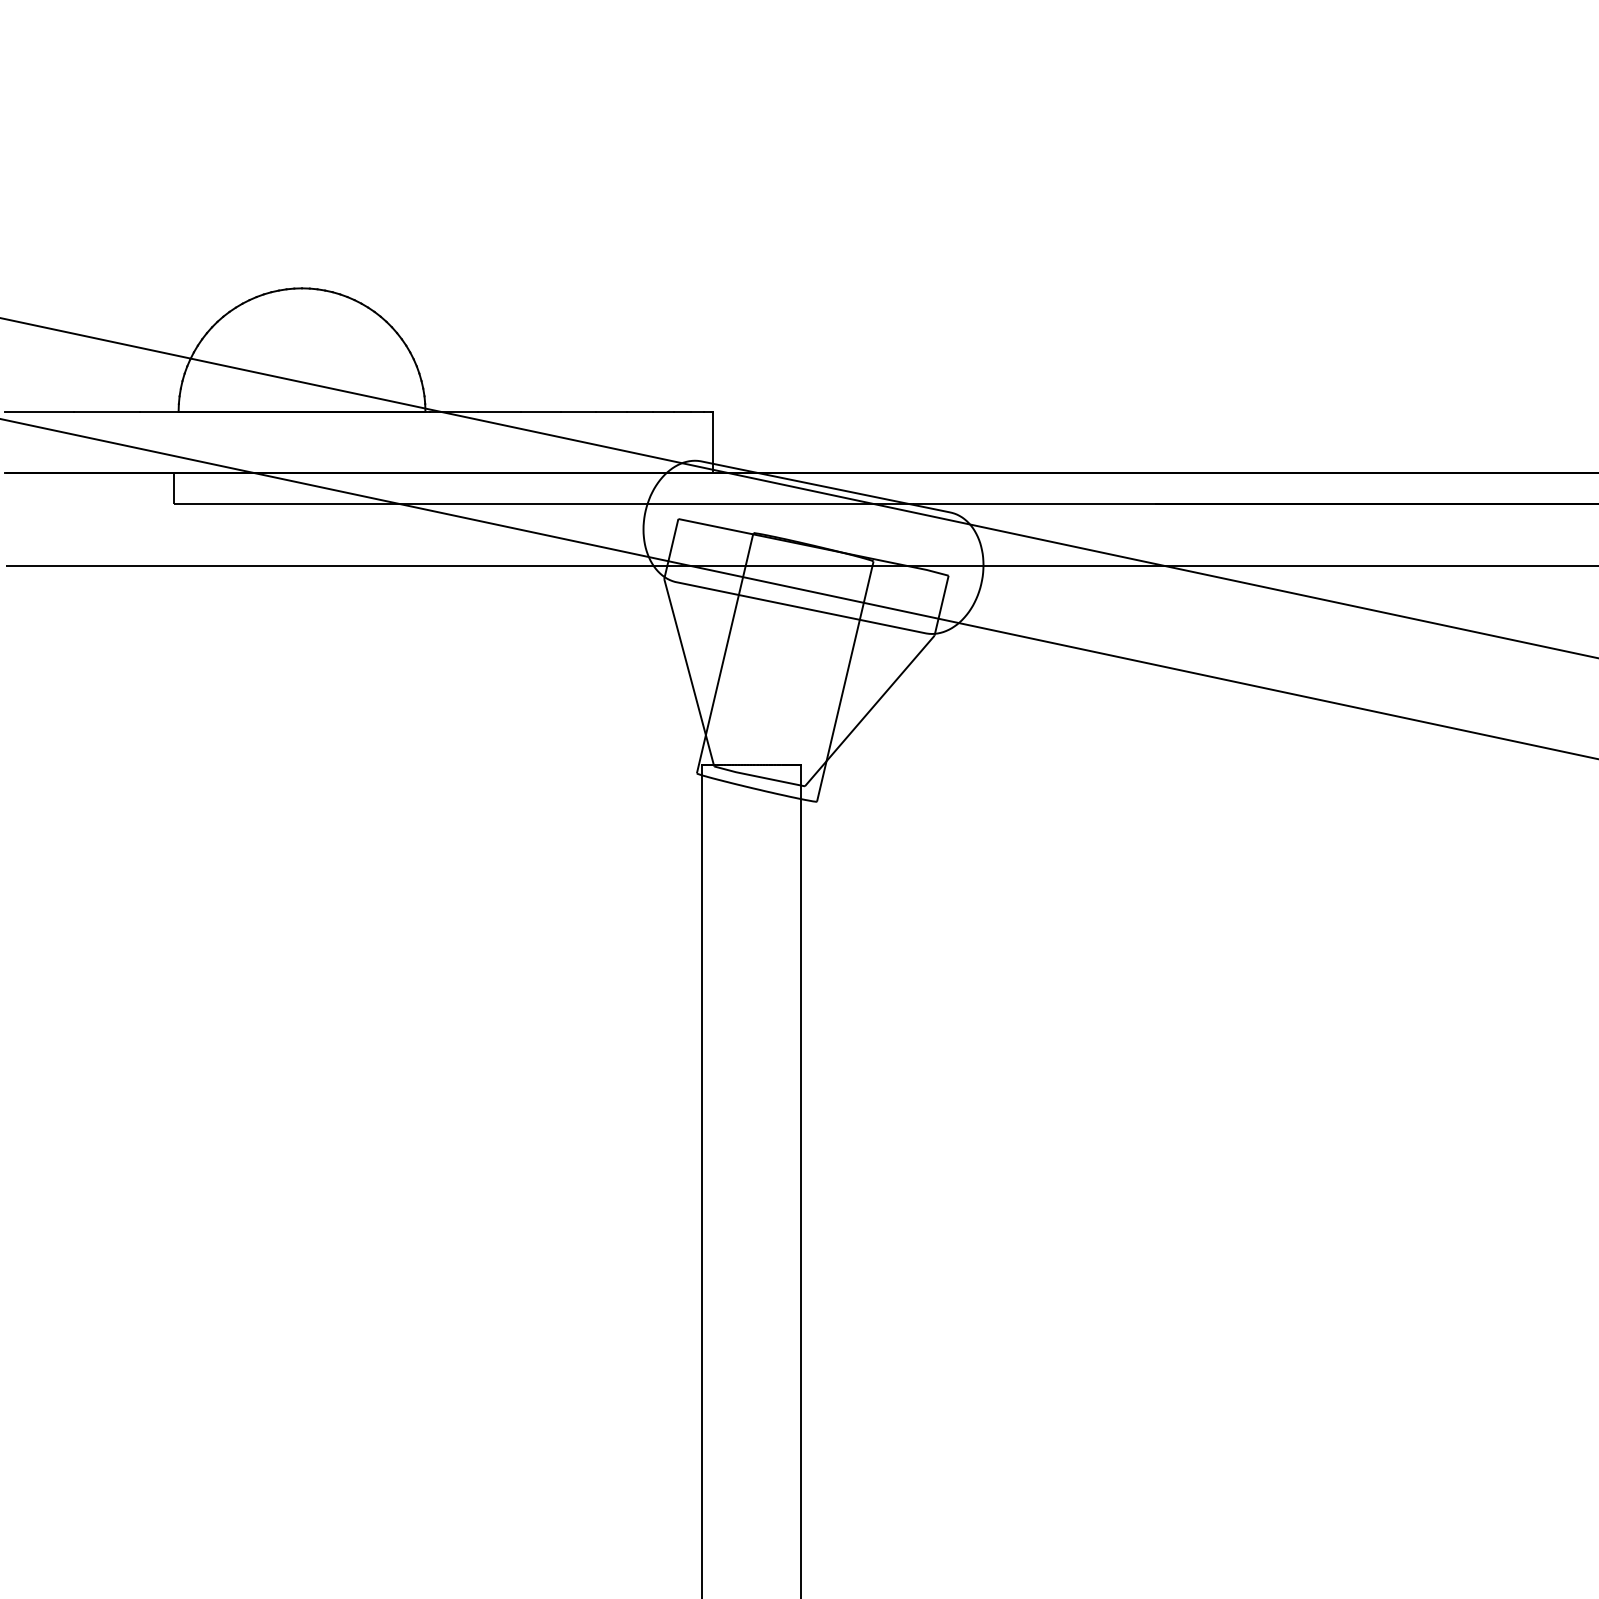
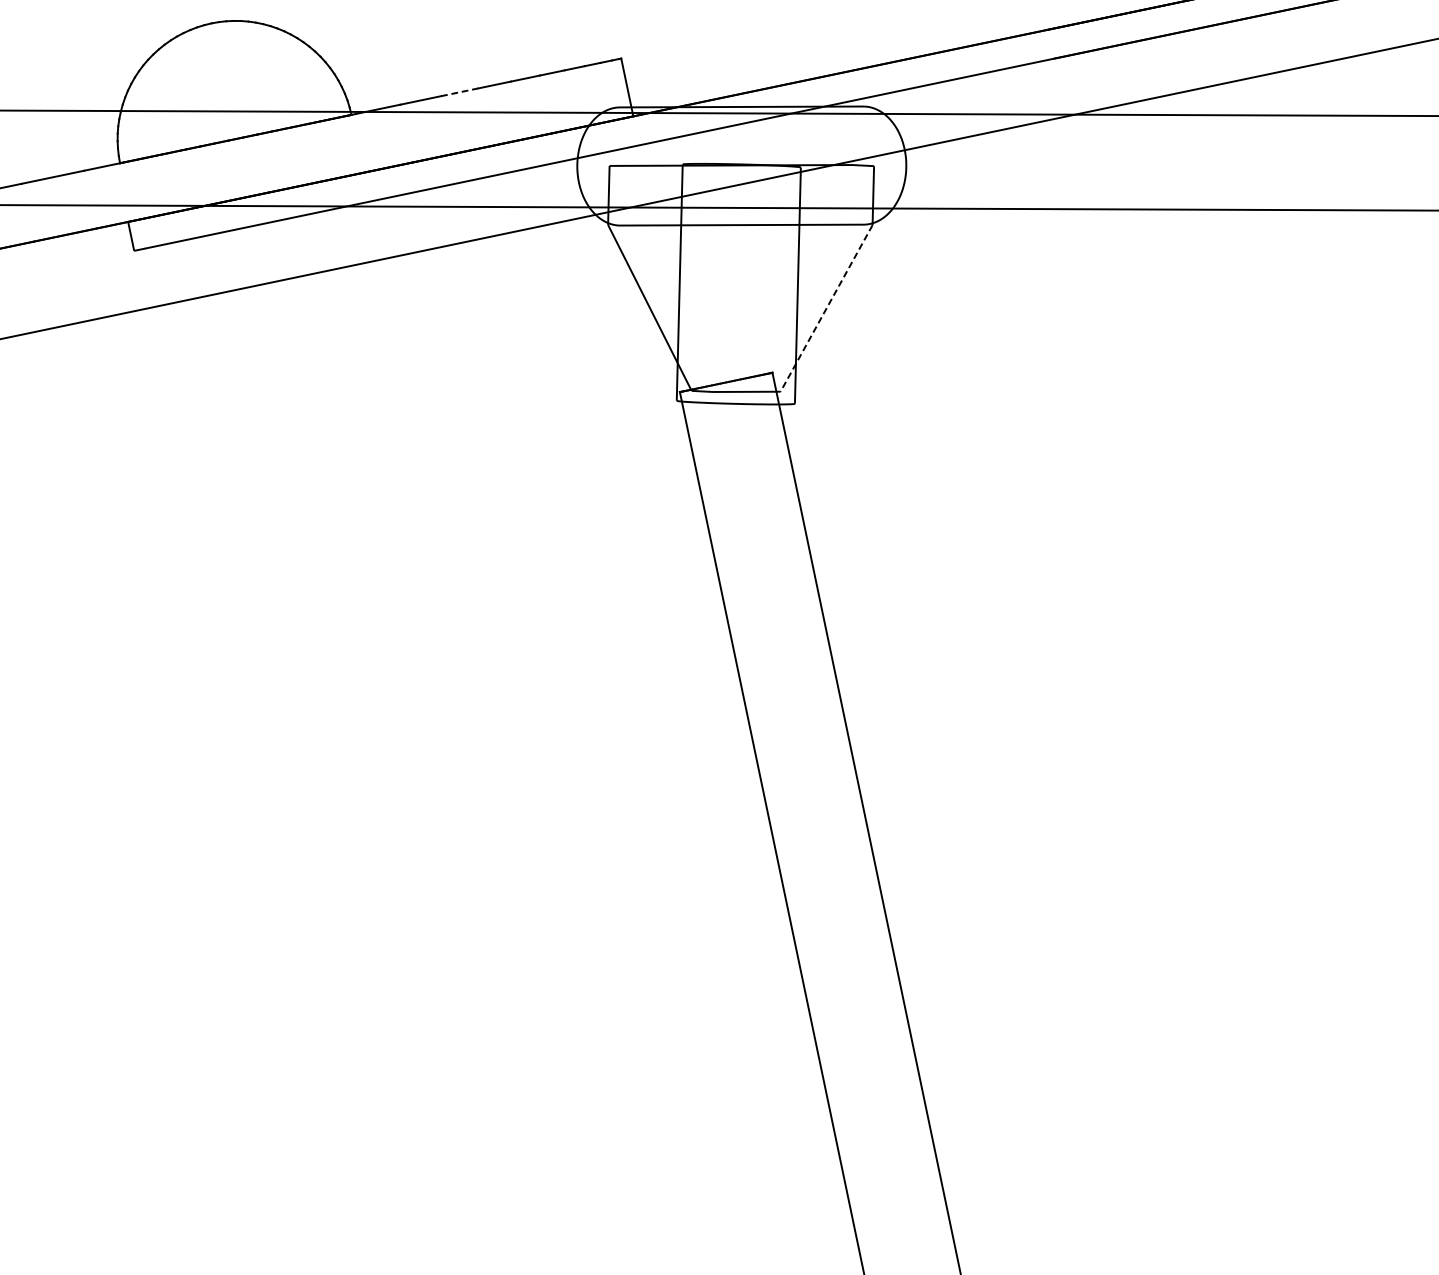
line: (540, 411) -> (459, 92), solid -> dashed
line: (869, 711) -> (826, 308), solid -> dashed

